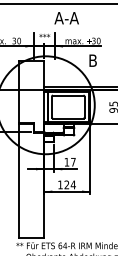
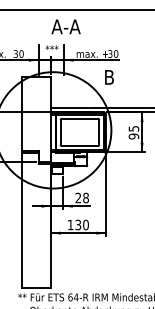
text: (66, 17) -> (65, 26), moved
text: (69, 161) -> (81, 197), 17 -> 28
text: (70, 184) -> (82, 224), 124 -> 130

